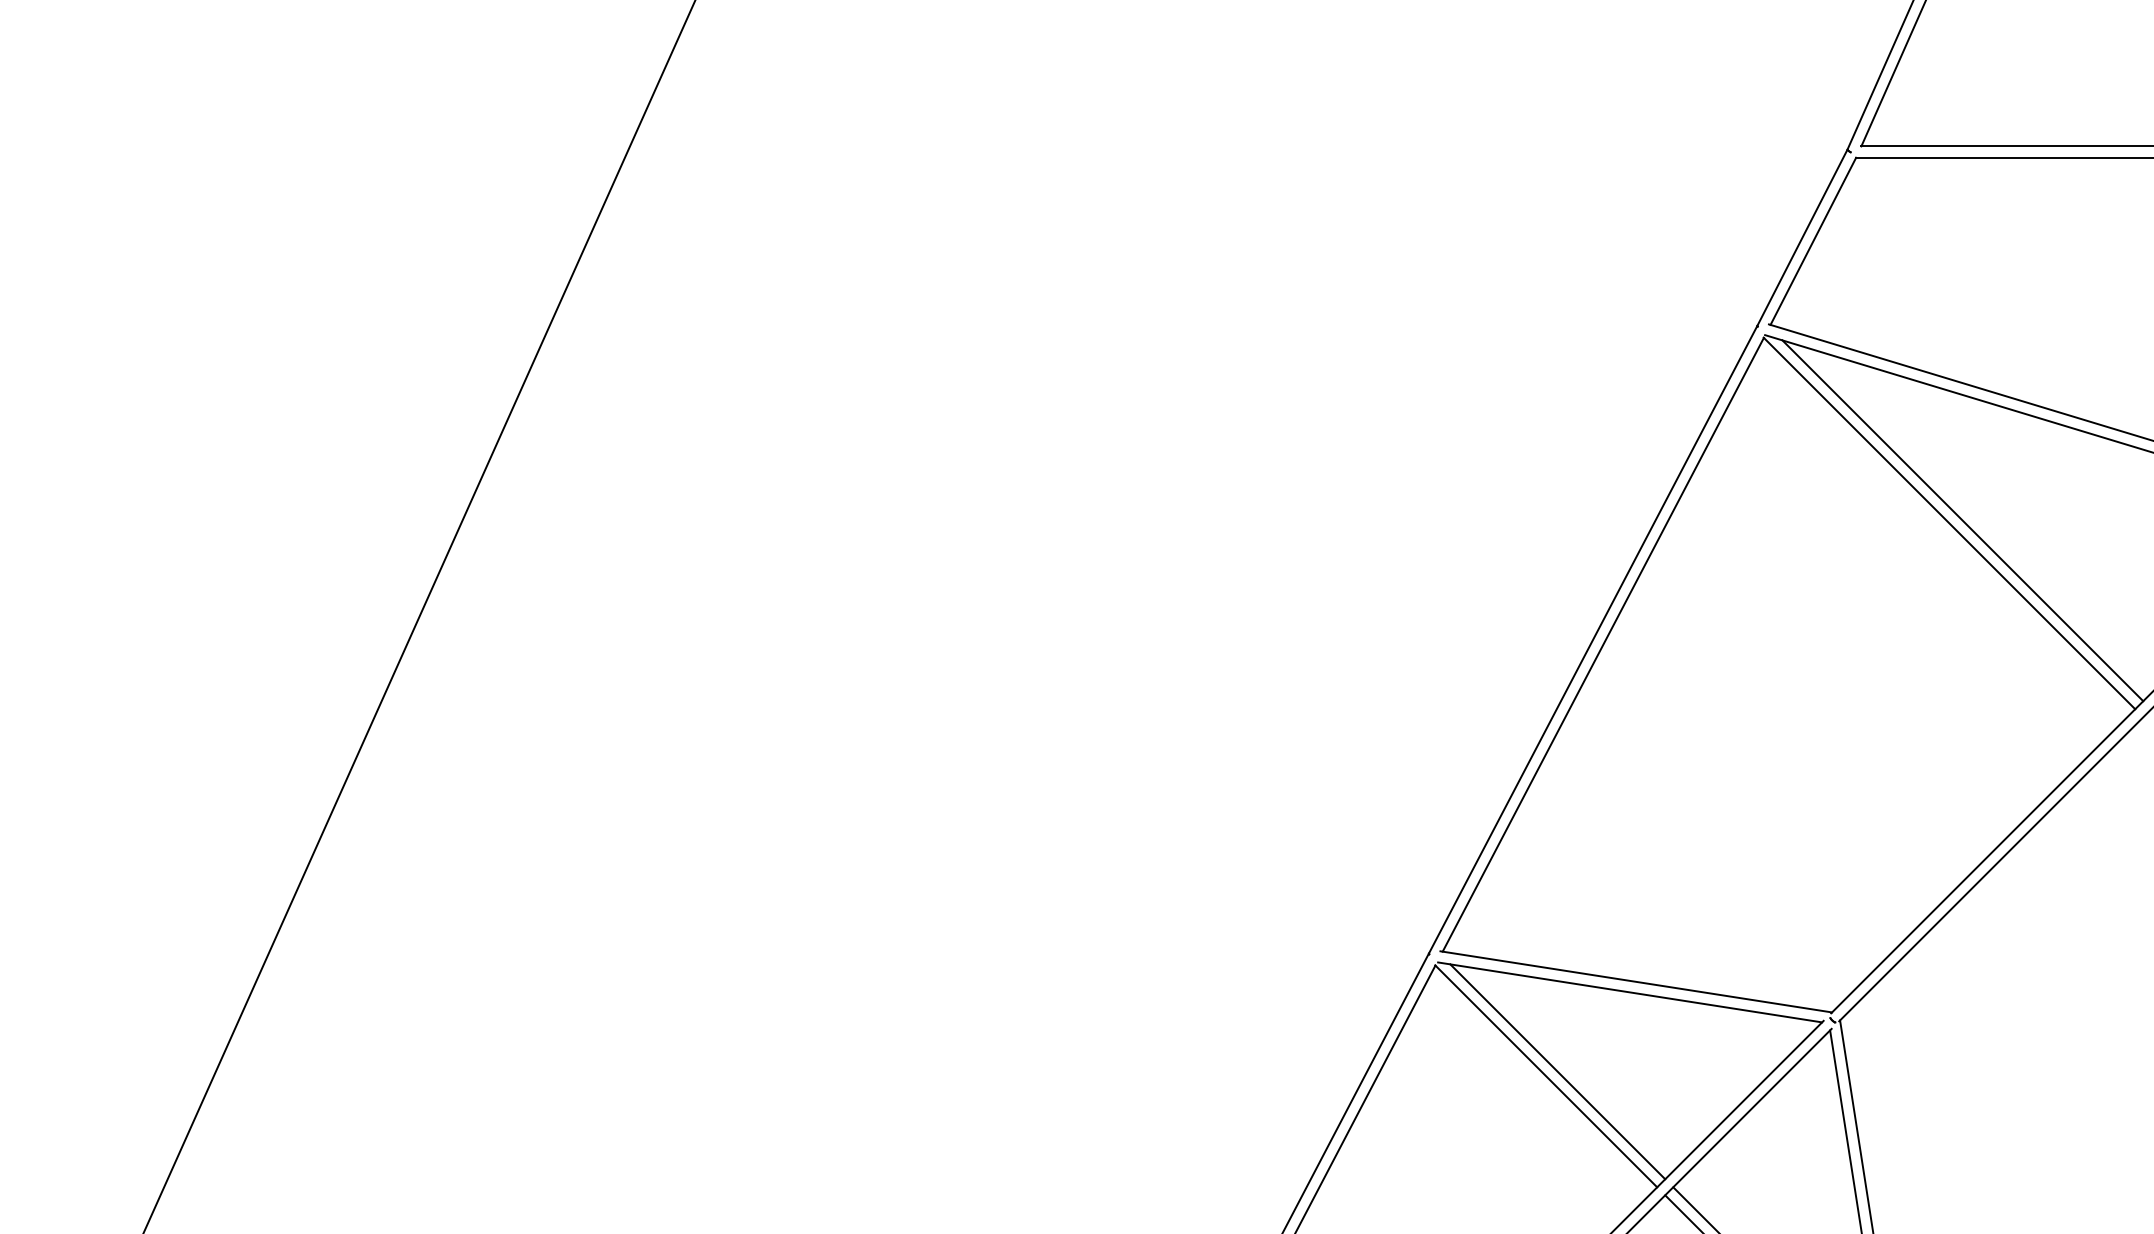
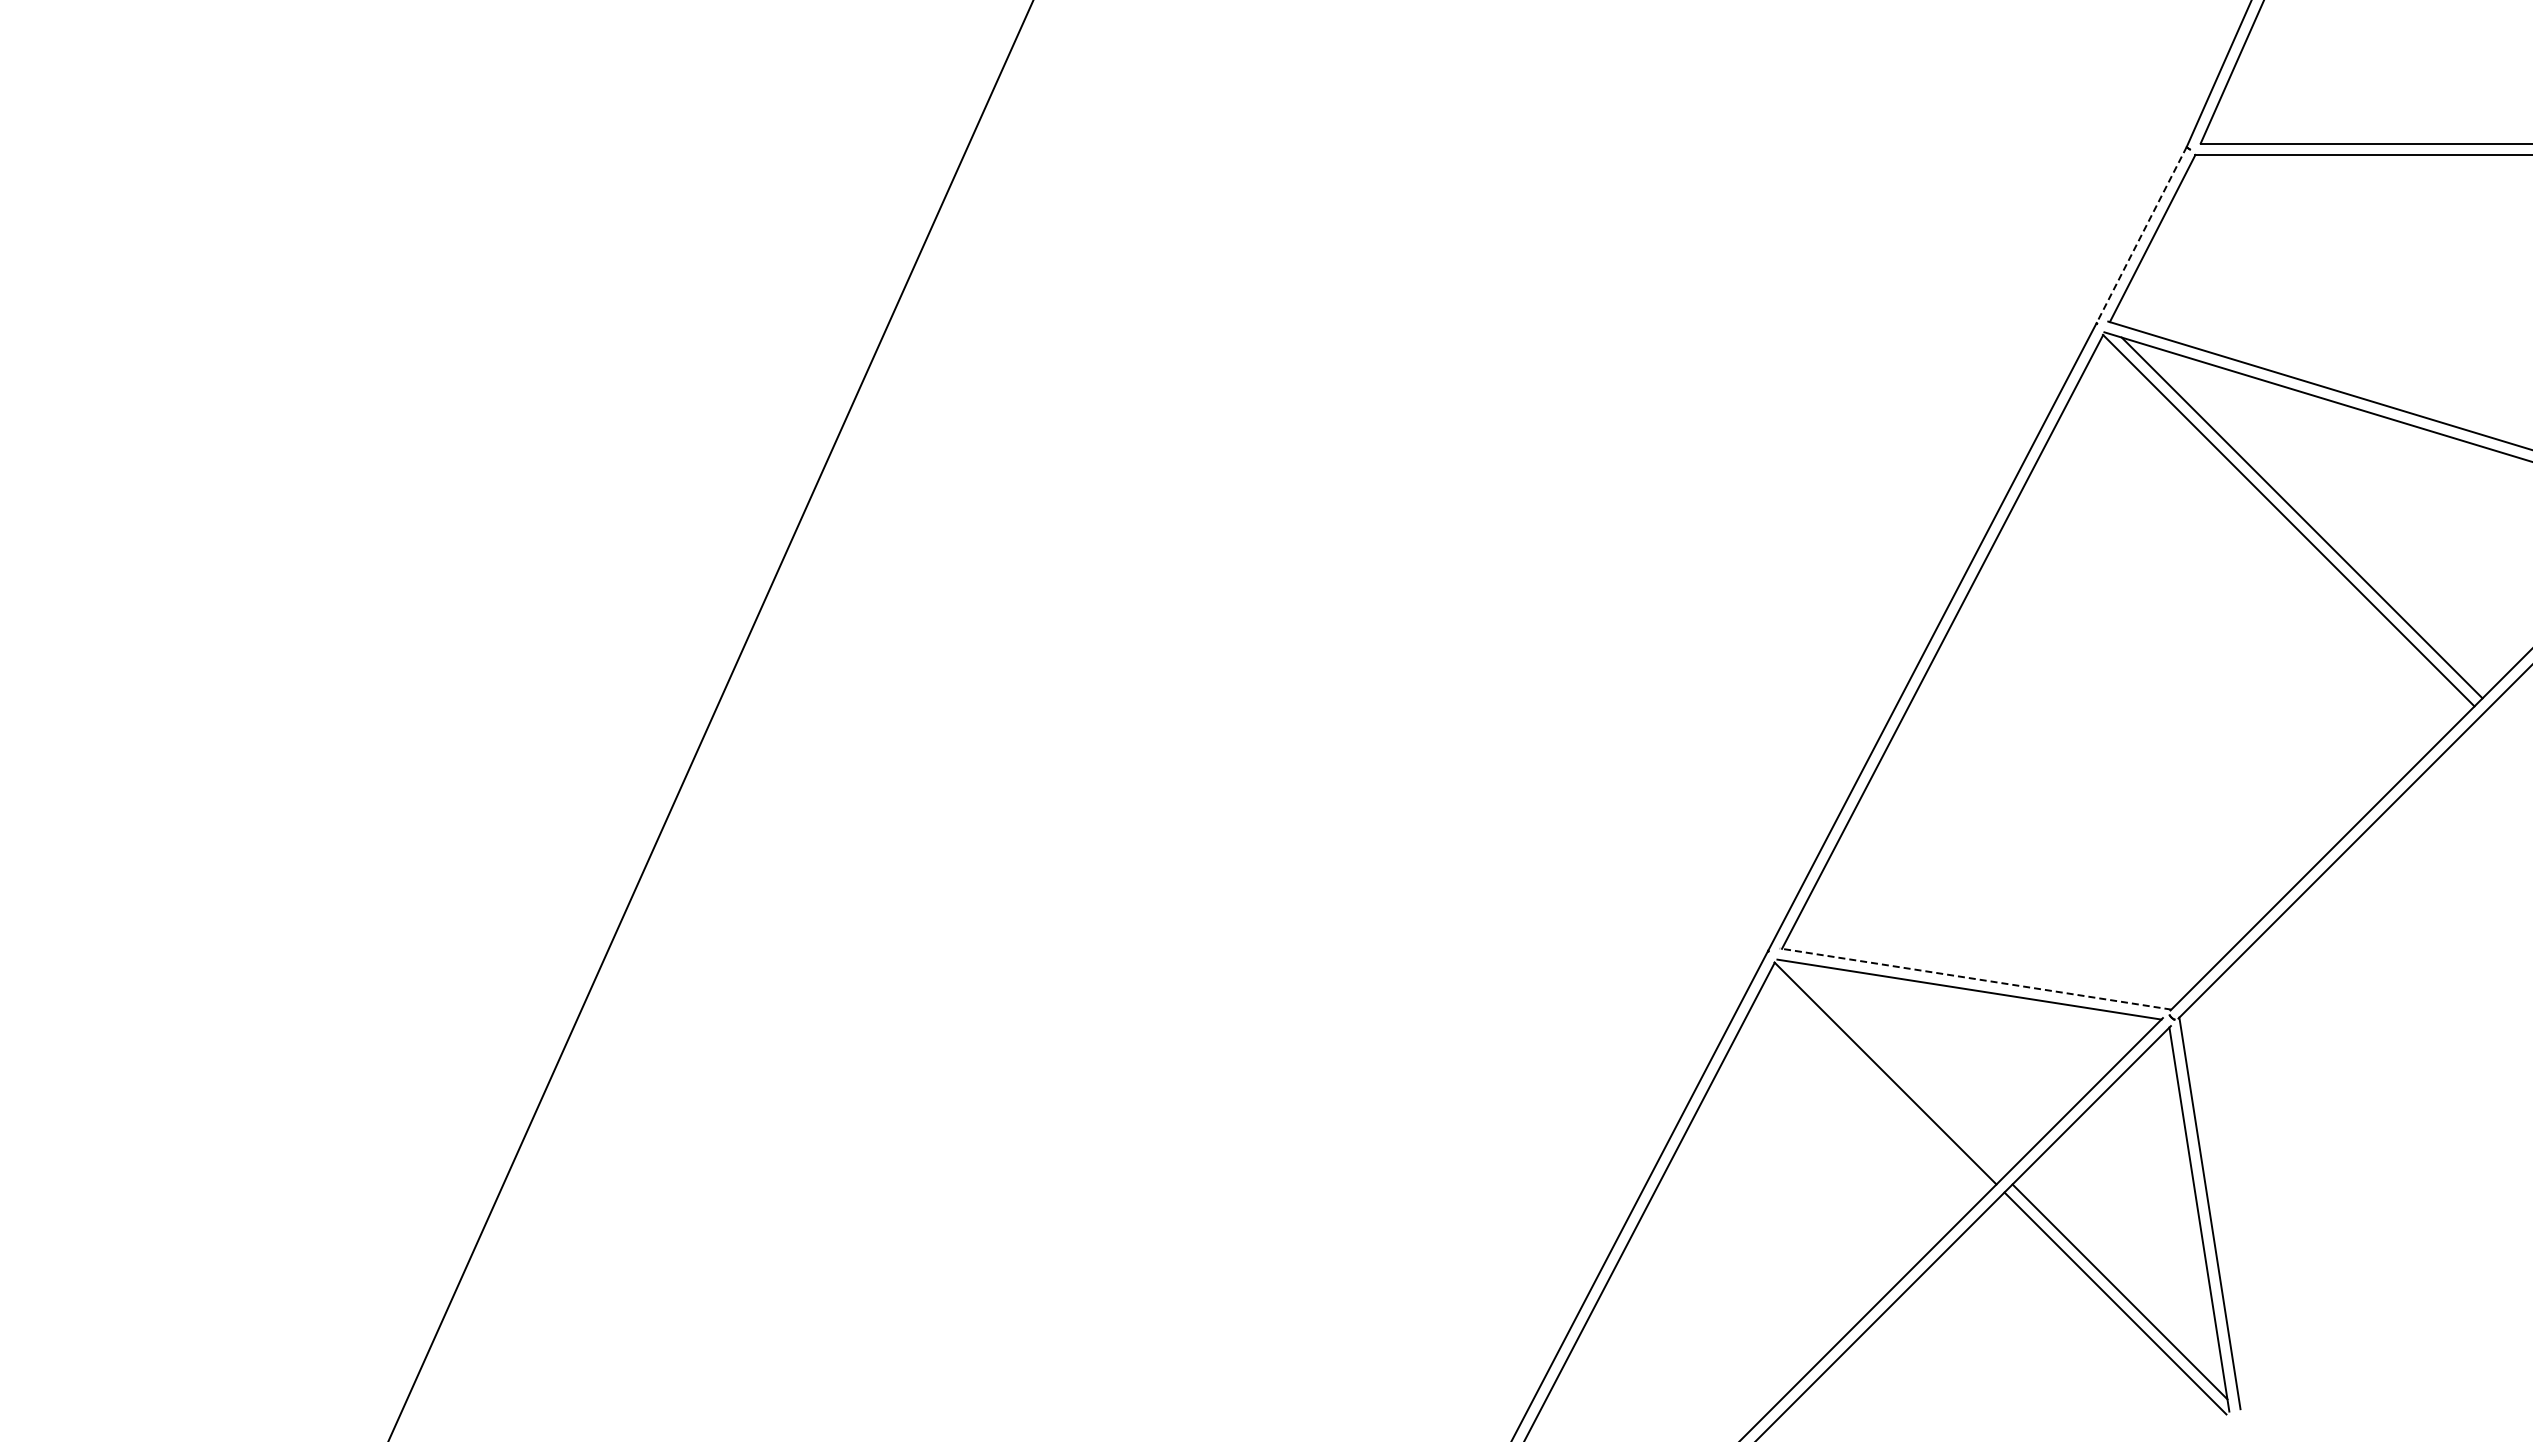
line: (1802, 237) -> (2141, 234), solid -> dashed
line: (1636, 981) -> (1975, 978), solid -> dashed
line: (1557, 1071) -> (1896, 1068), removed

